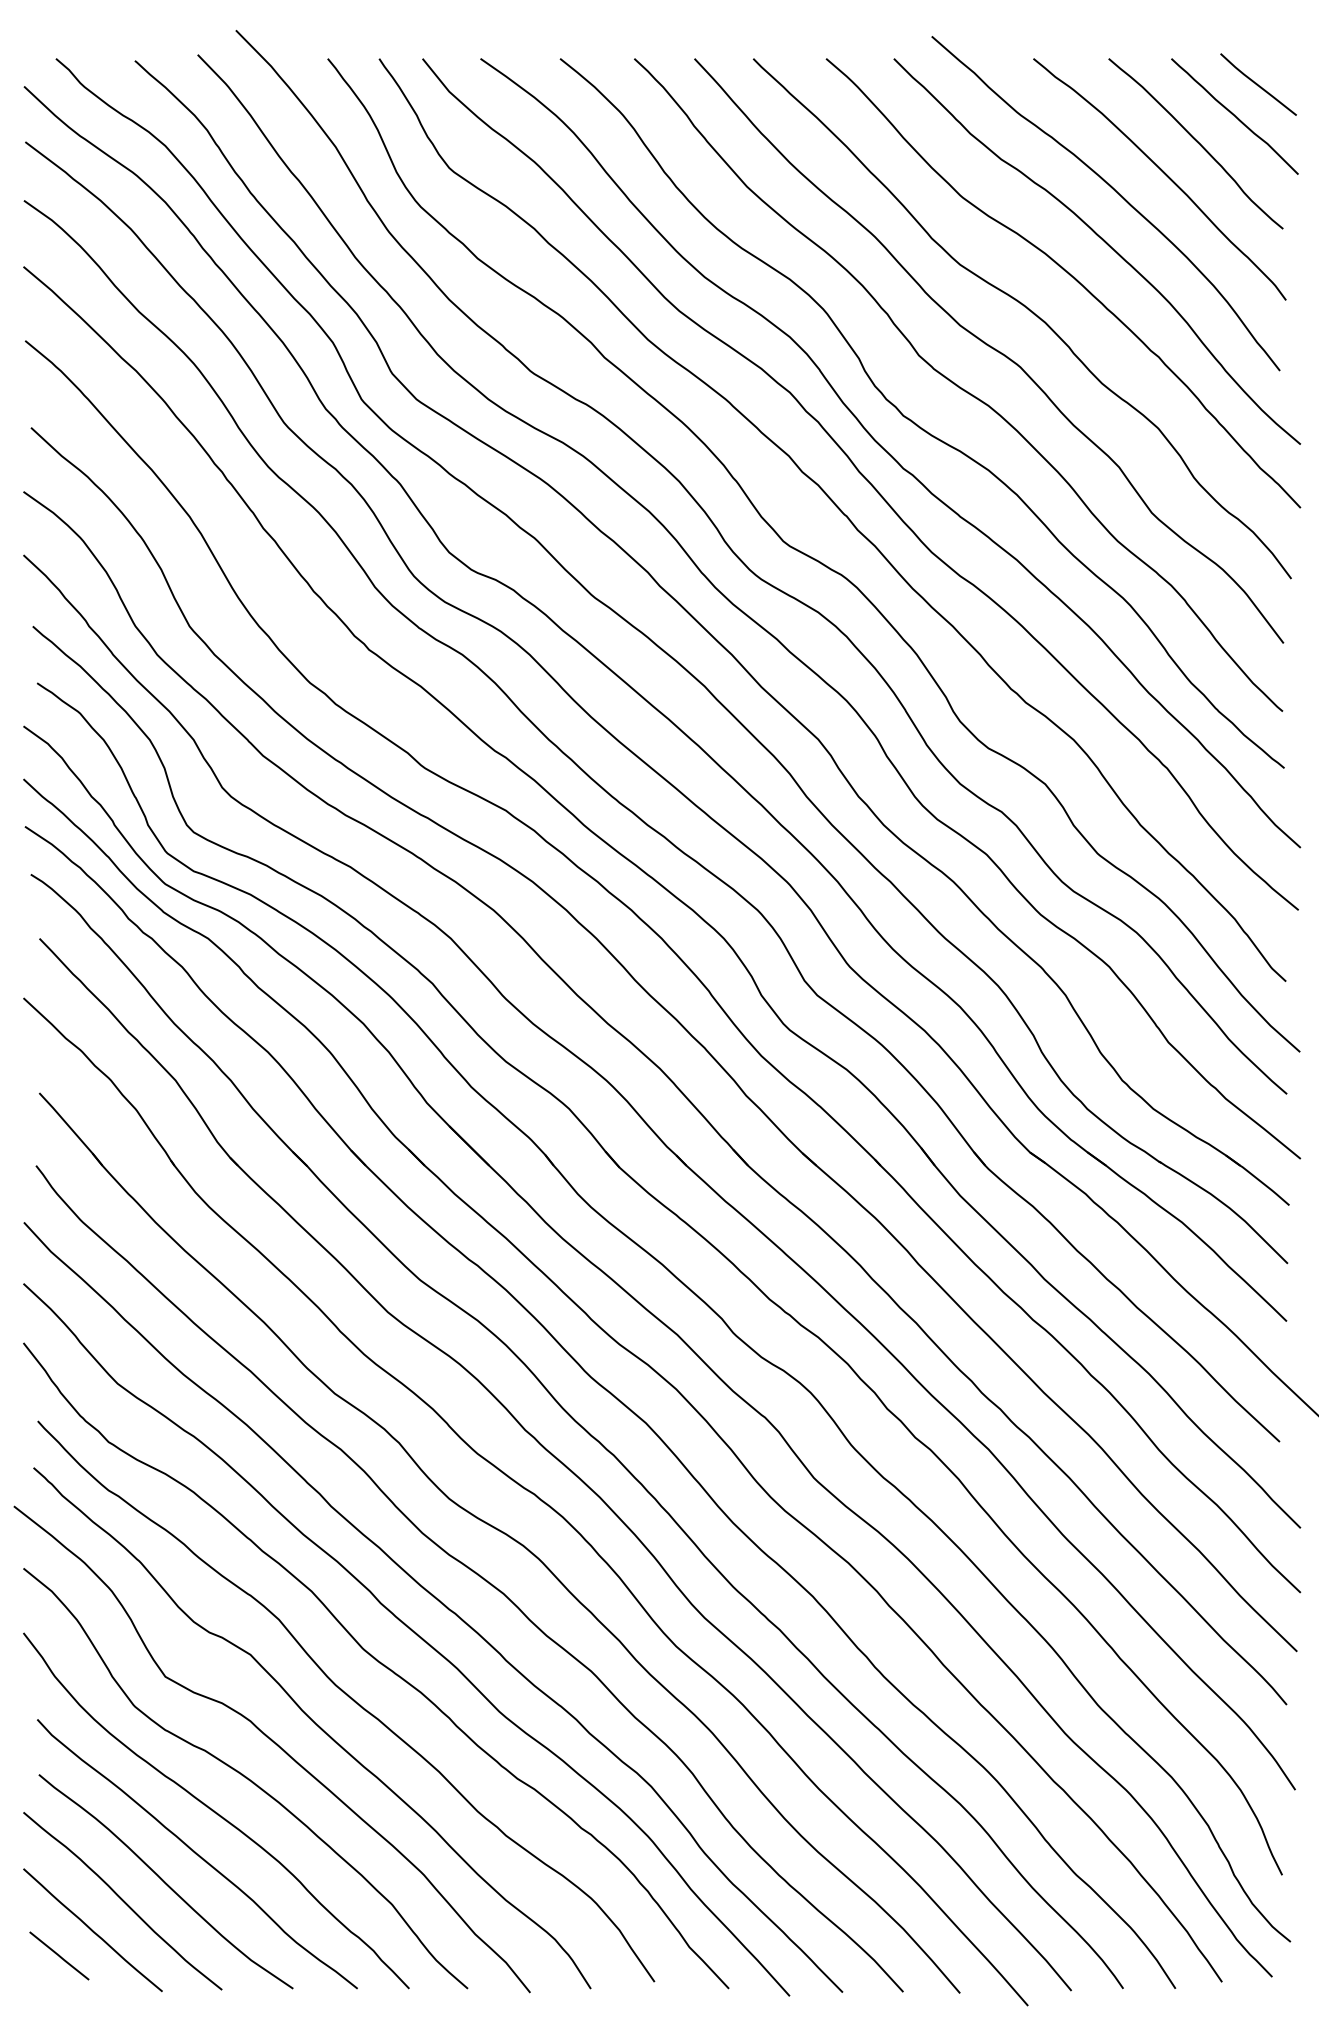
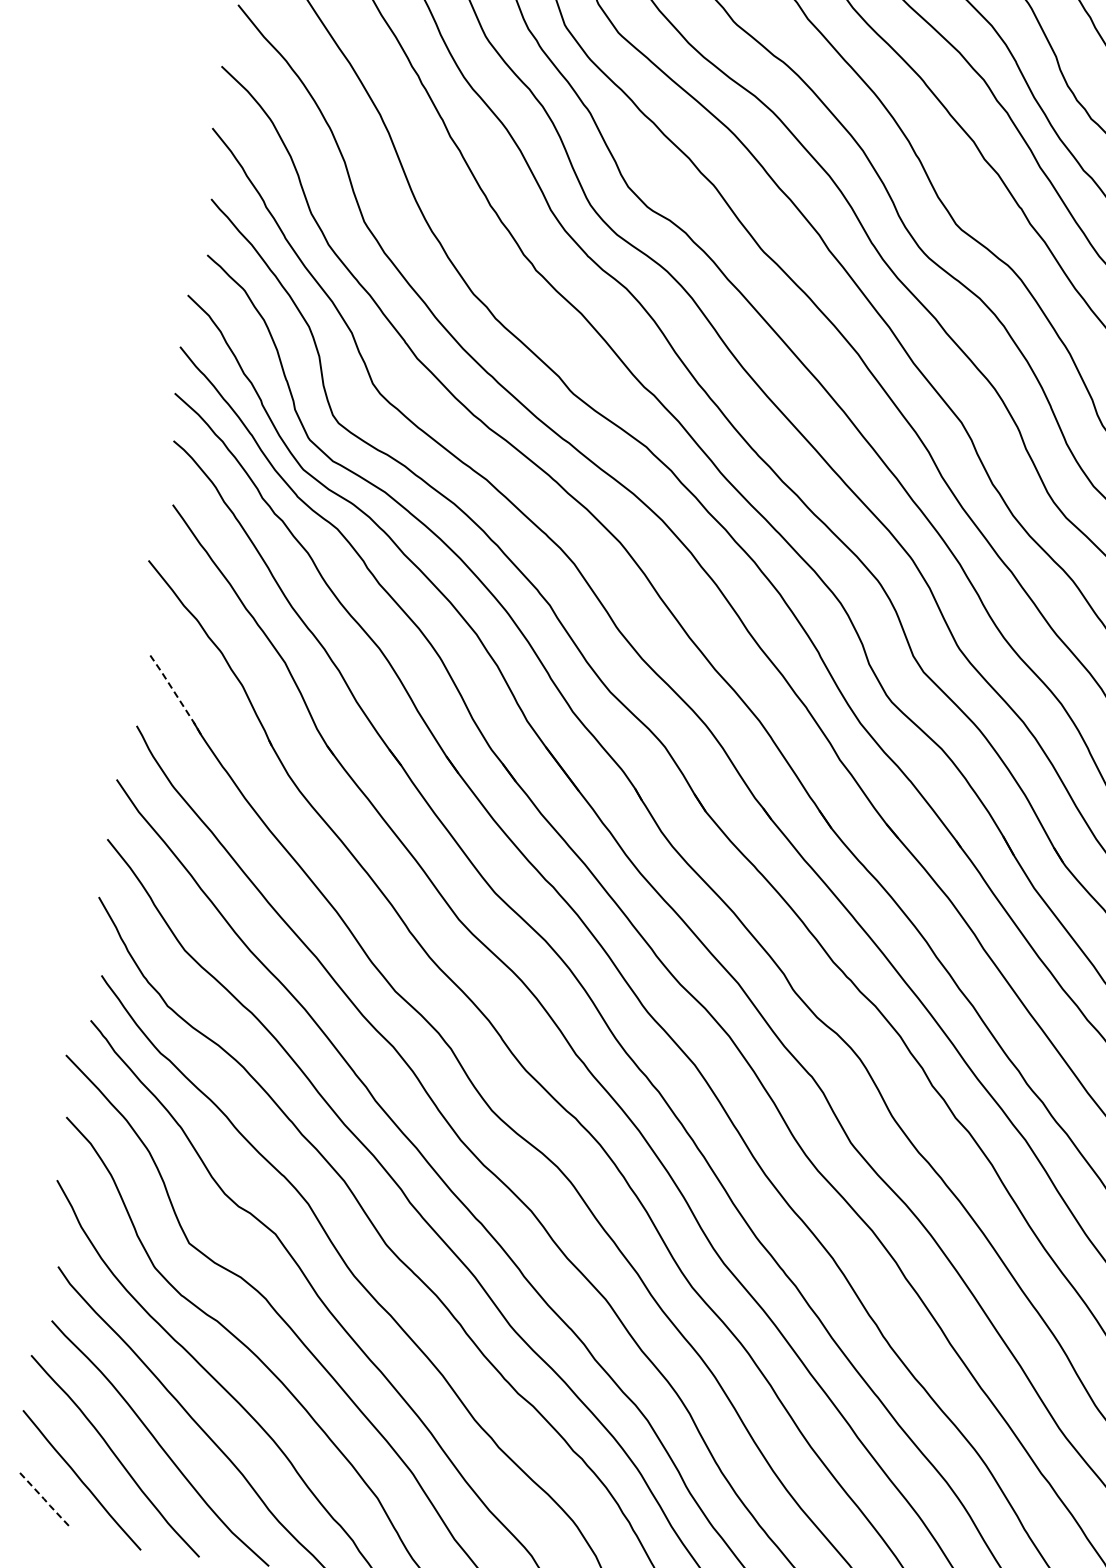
line: (71, 1128) -> (176, 694), solid -> dashed
line: (59, 1956) -> (45, 1501), solid -> dashed

